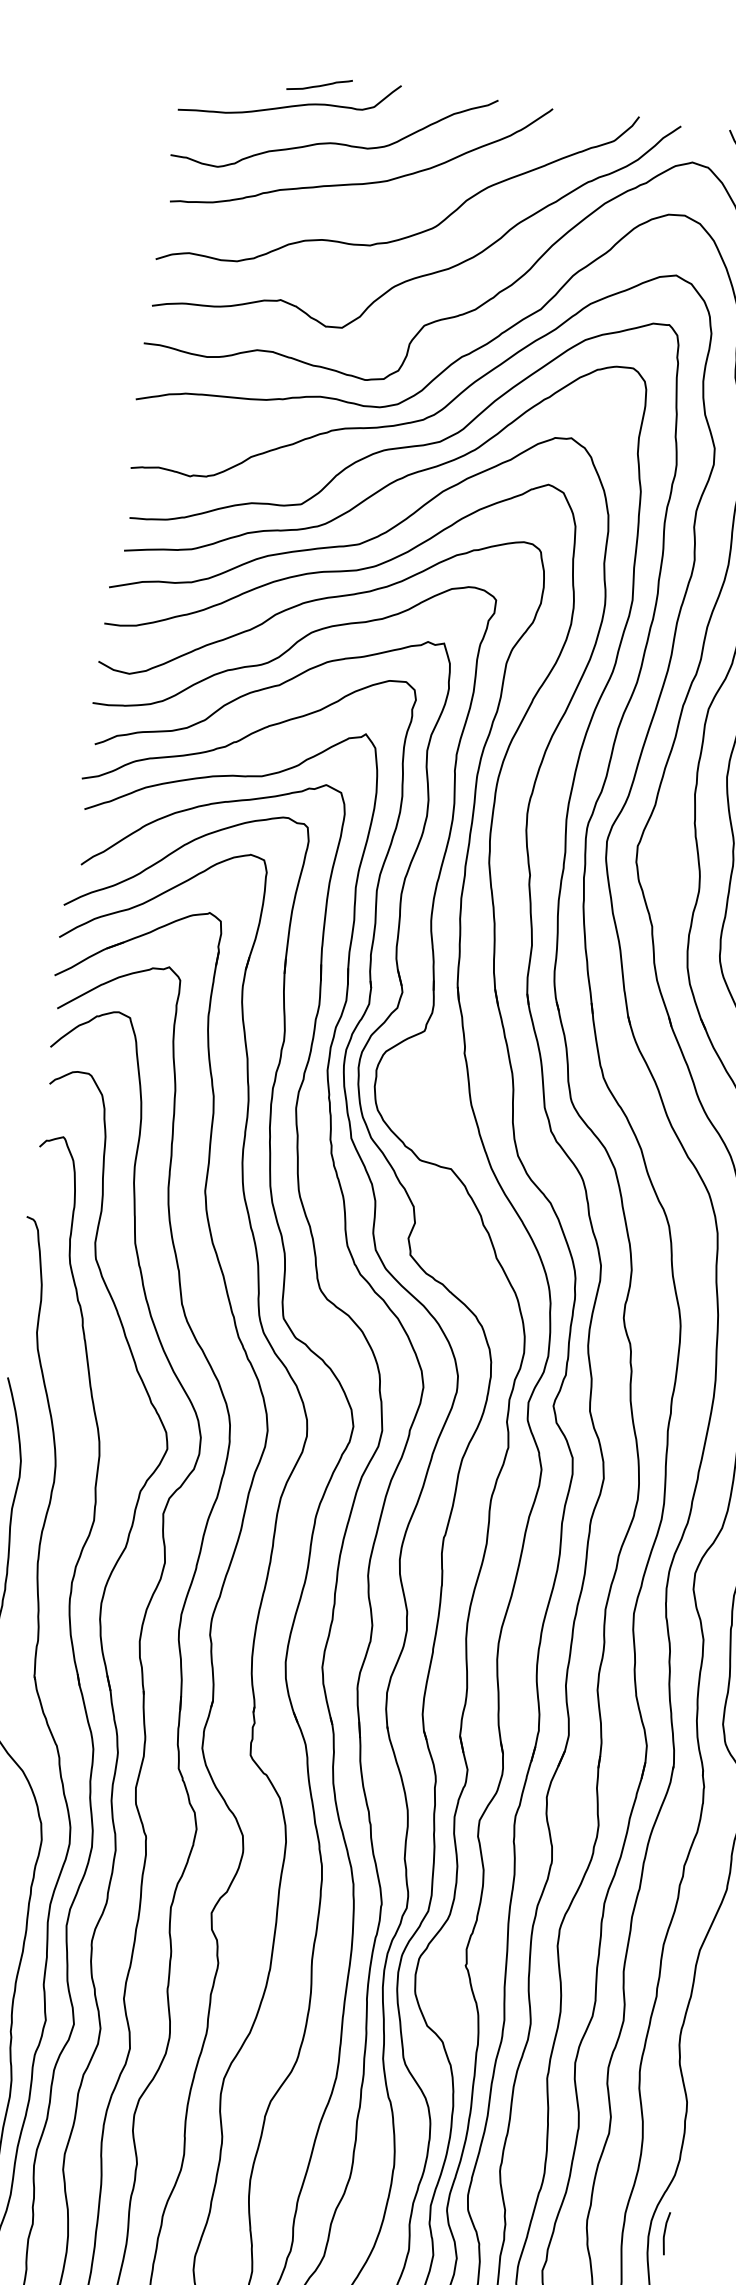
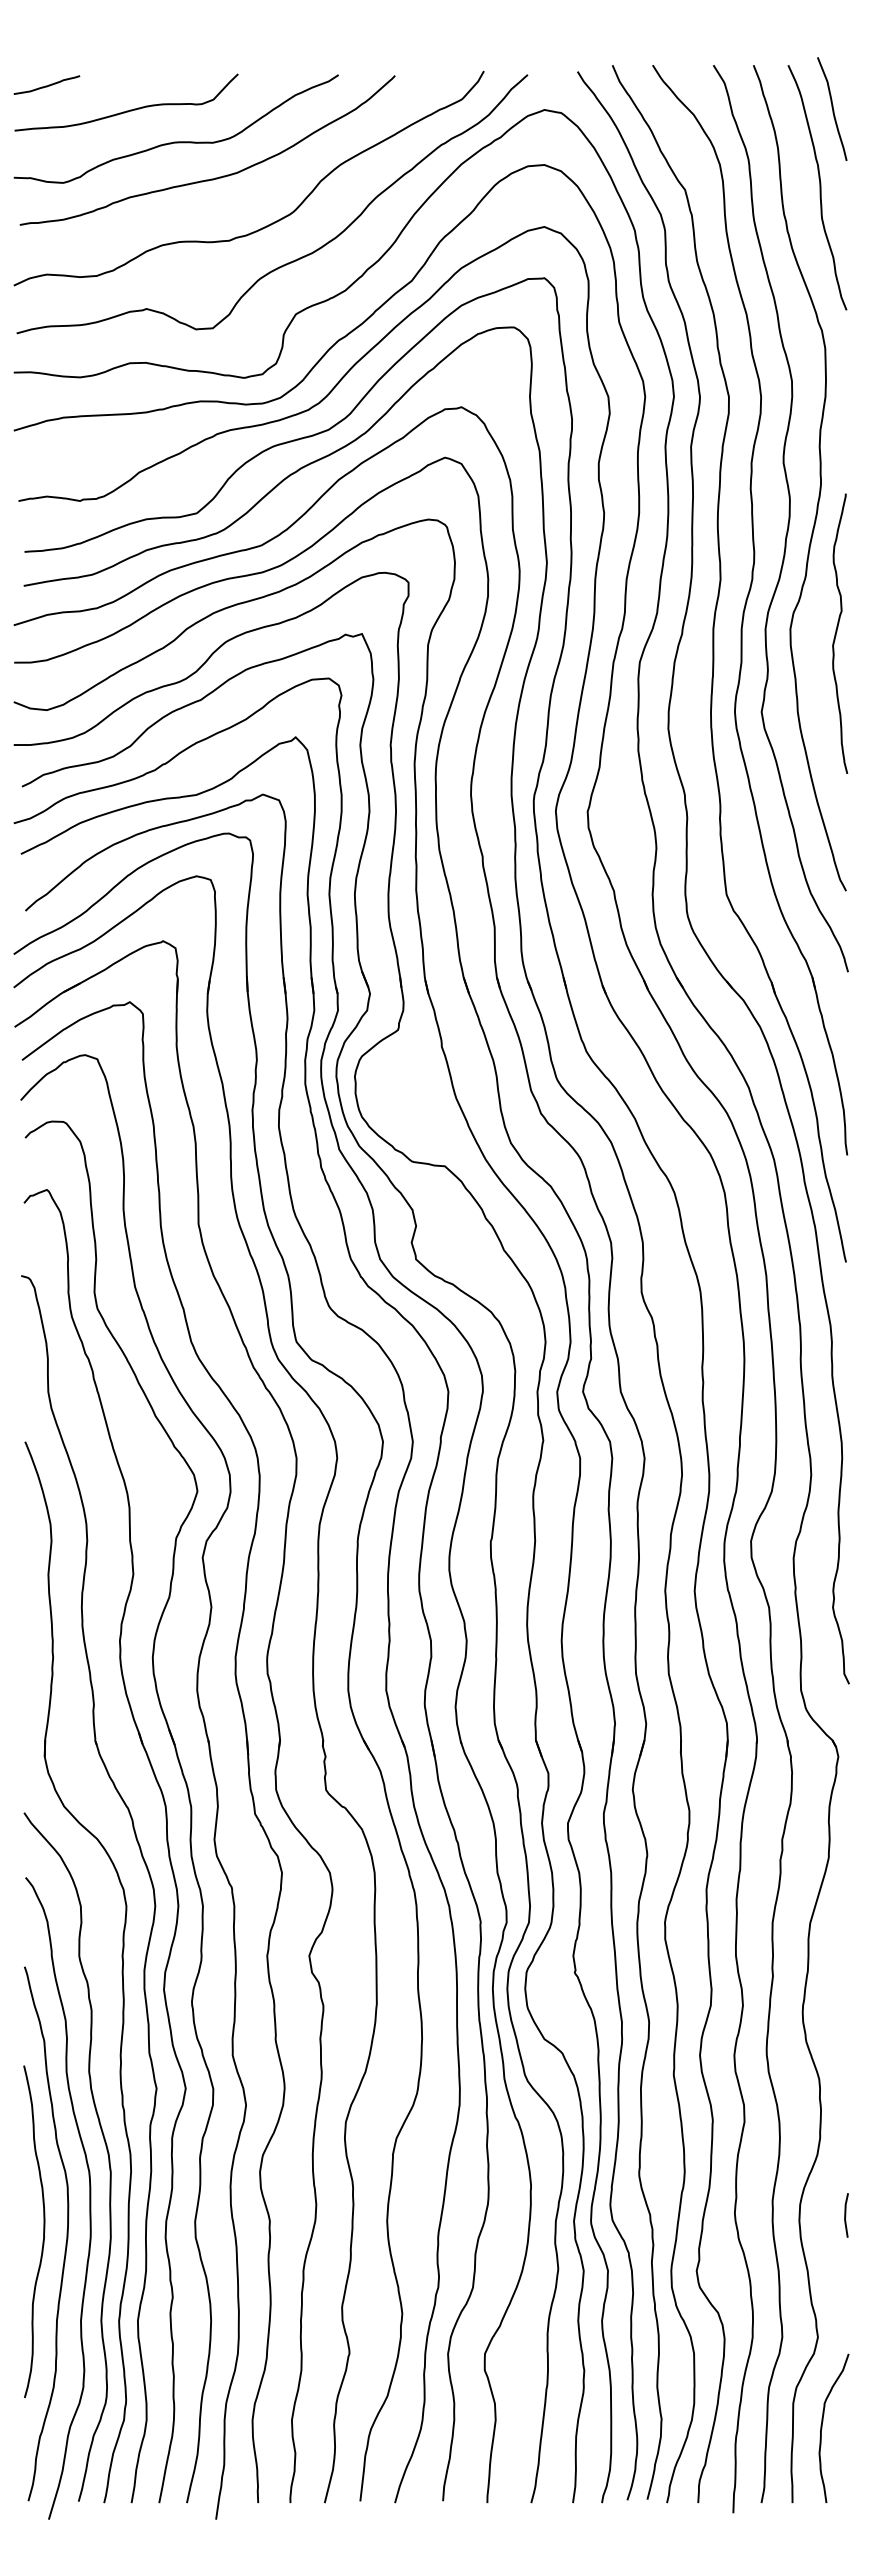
curve: (319, 85) -> (46, 85), moved
line: (665, 2233) -> (846, 2215), moved

